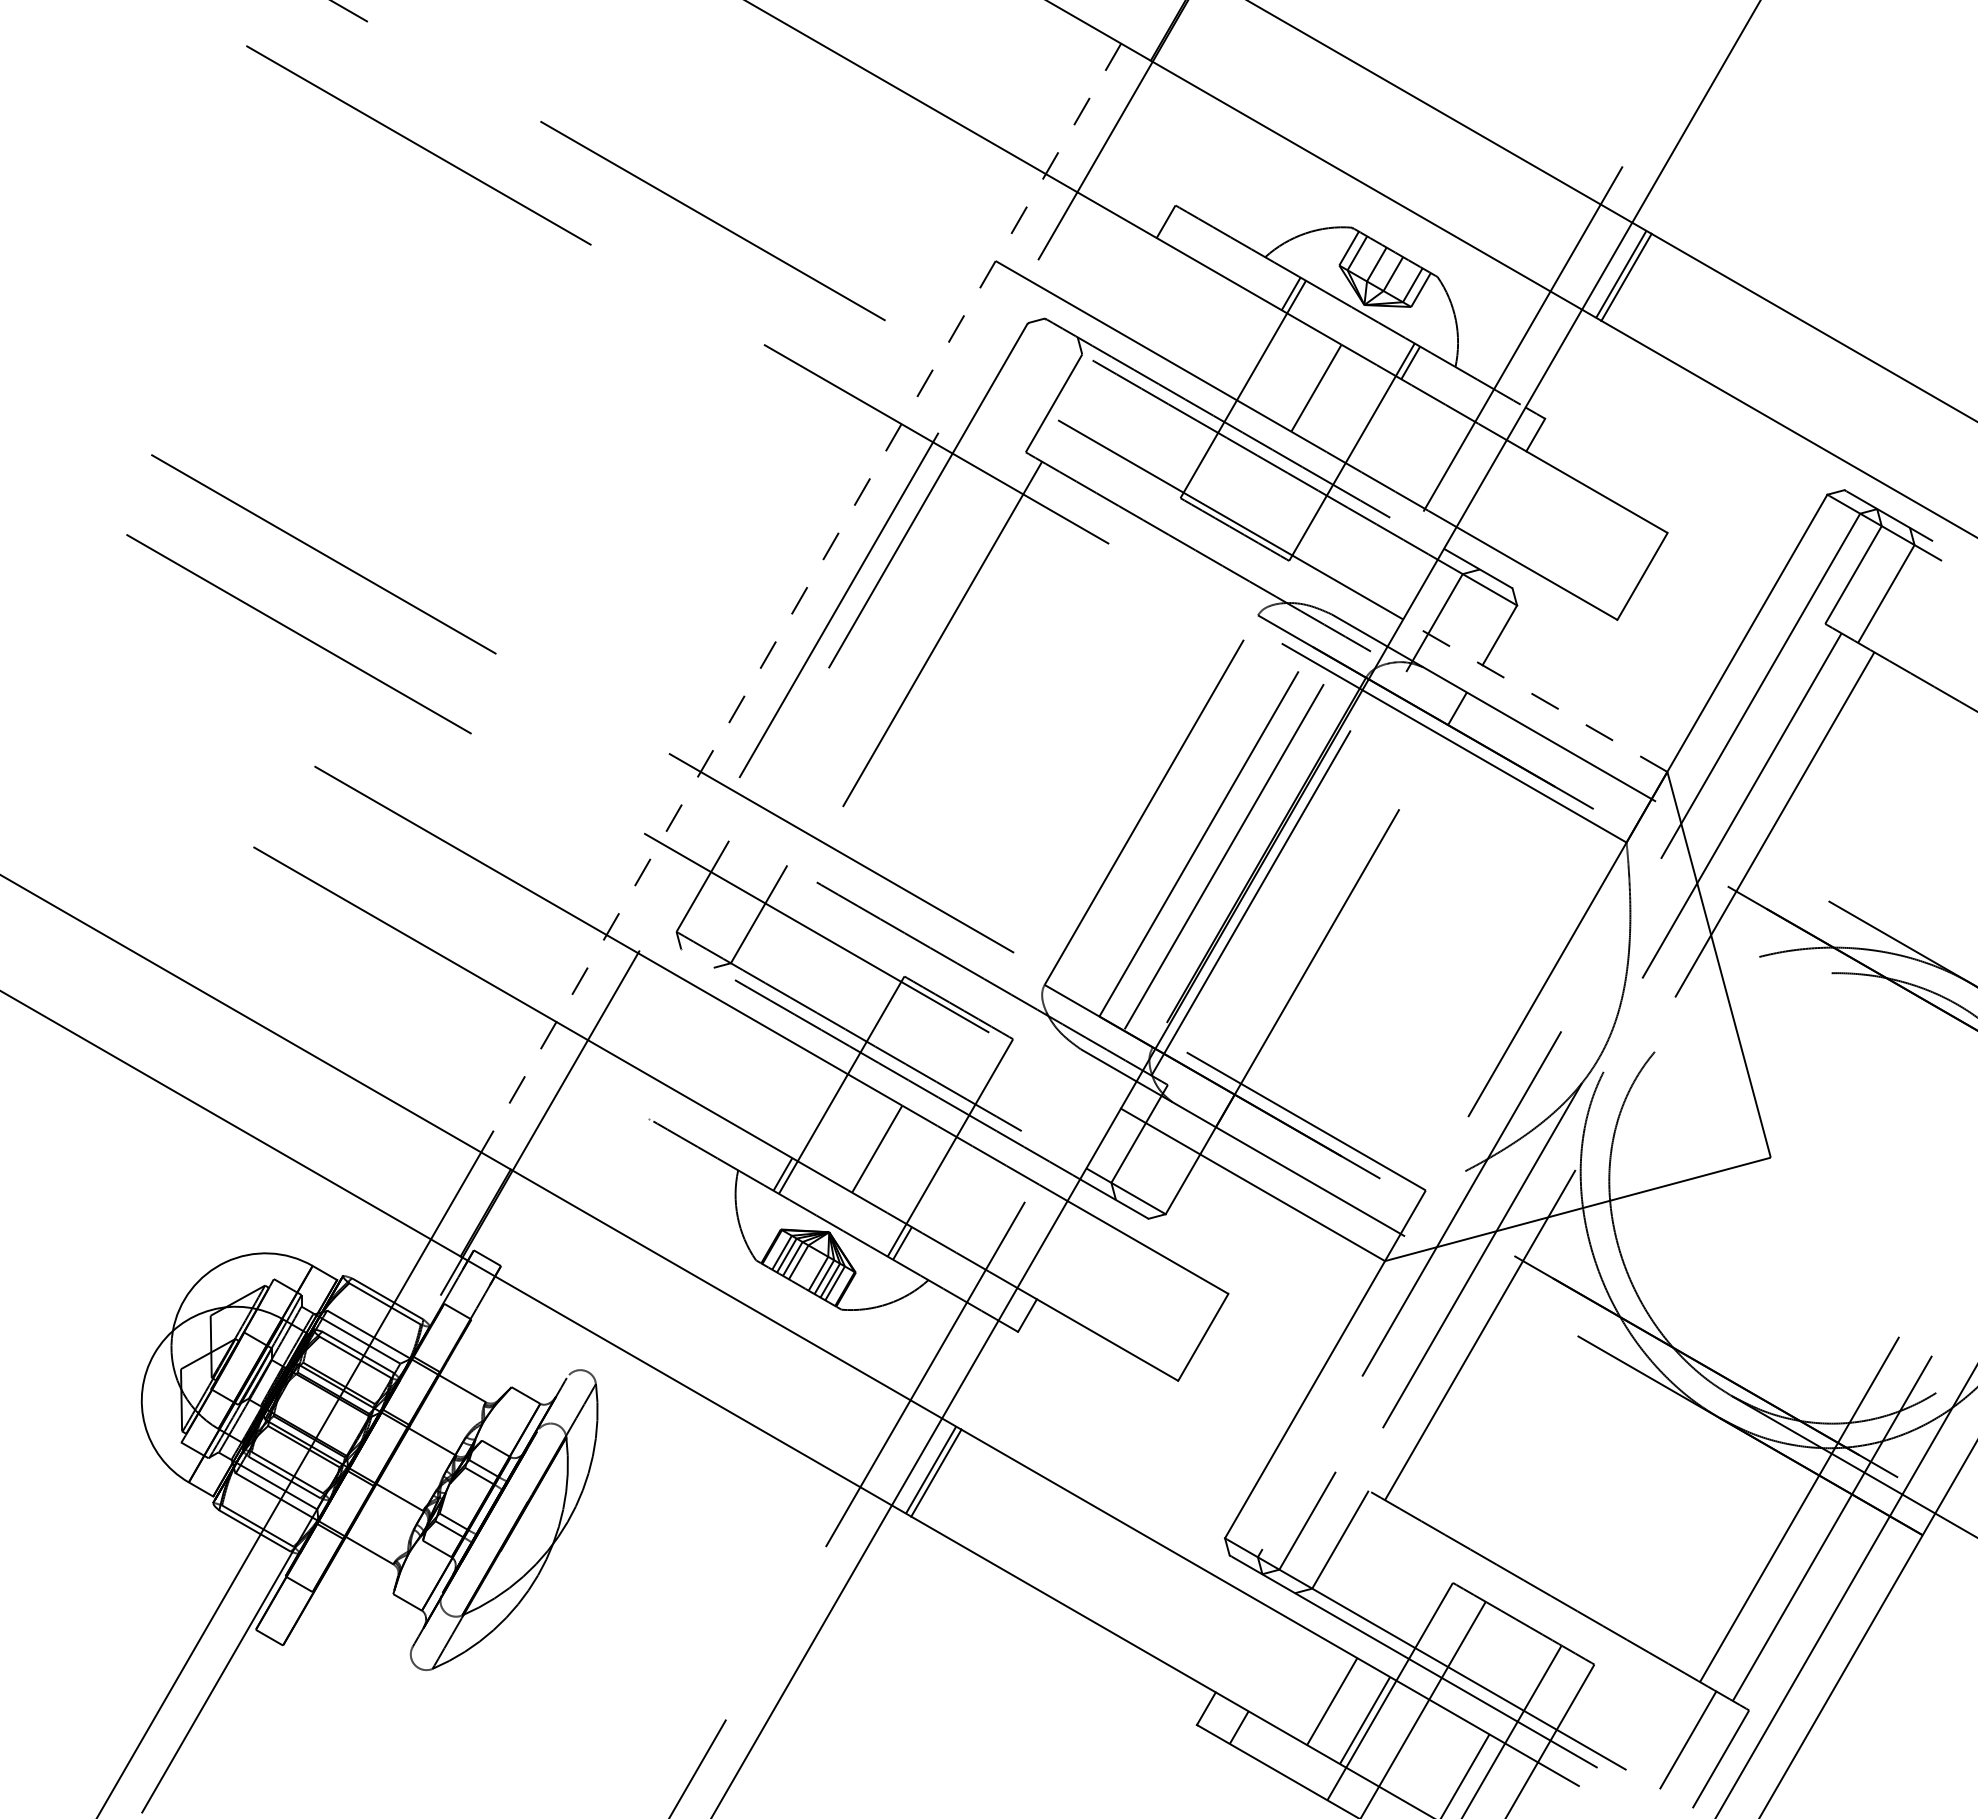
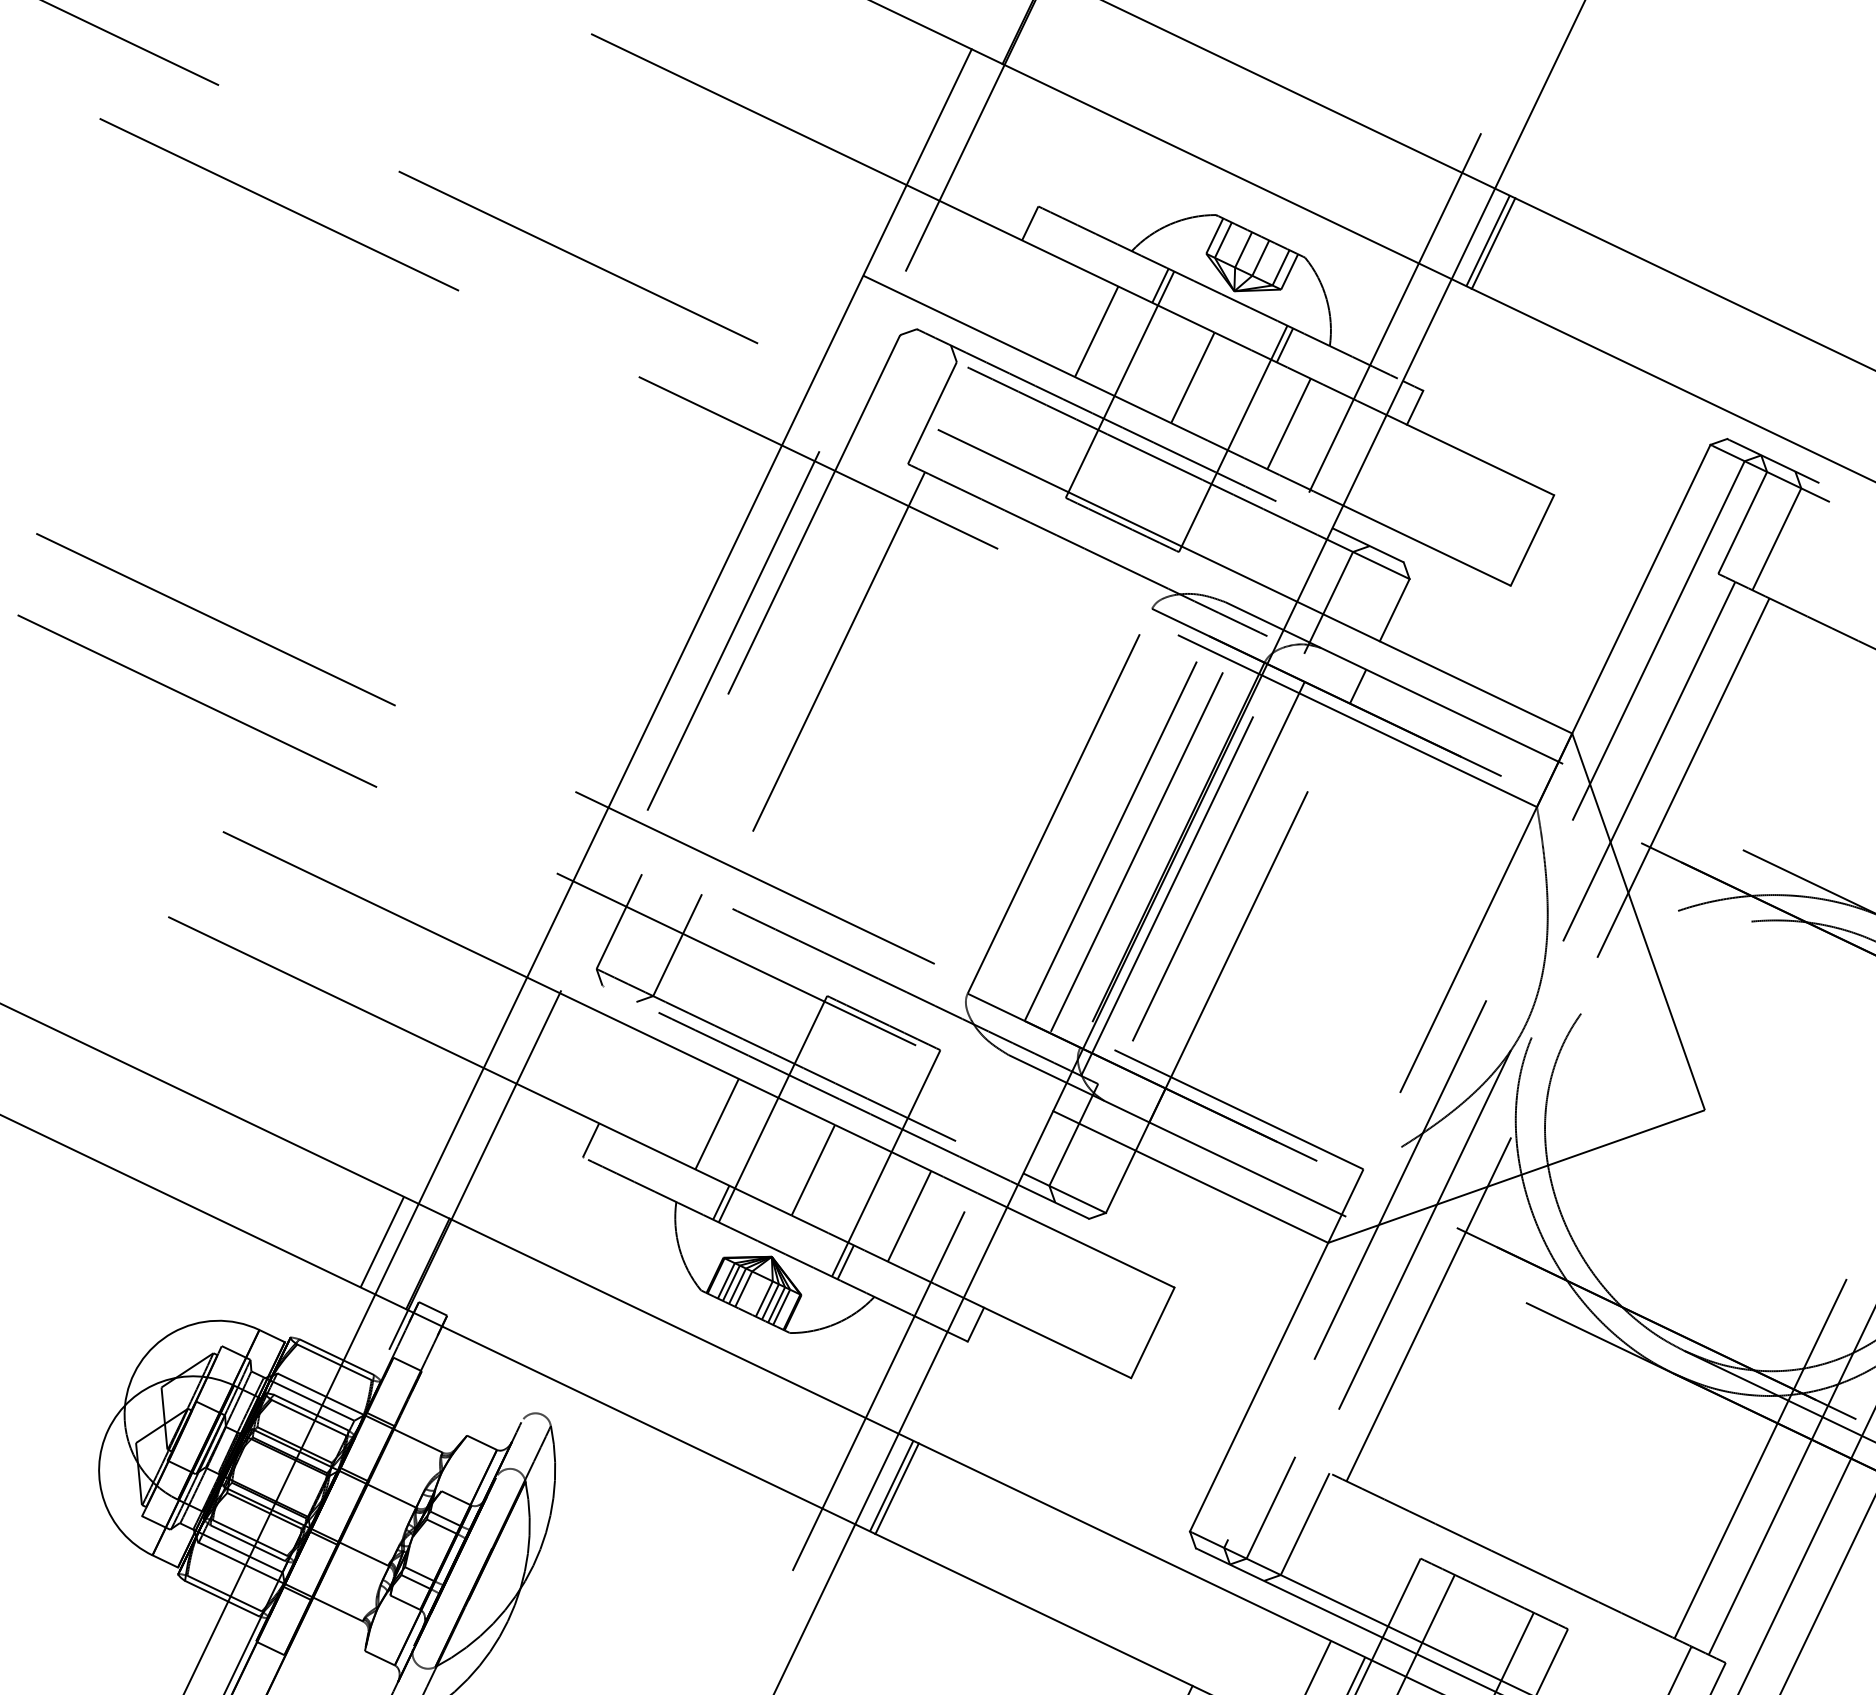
line: (1223, 334) -> (1096, 331), added
line: (1408, 441) -> (1288, 423), added
line: (800, 598) -> (694, 627), dashed -> solid
line: (1534, 695) -> (1433, 667), dashed -> solid
line: (1297, 884) -> (1212, 874), added
line: (784, 1095) -> (716, 1123), added
line: (657, 1101) -> (590, 1139), added
line: (441, 1187) -> (381, 1241), added
line: (969, 1202) -> (909, 1216), added

